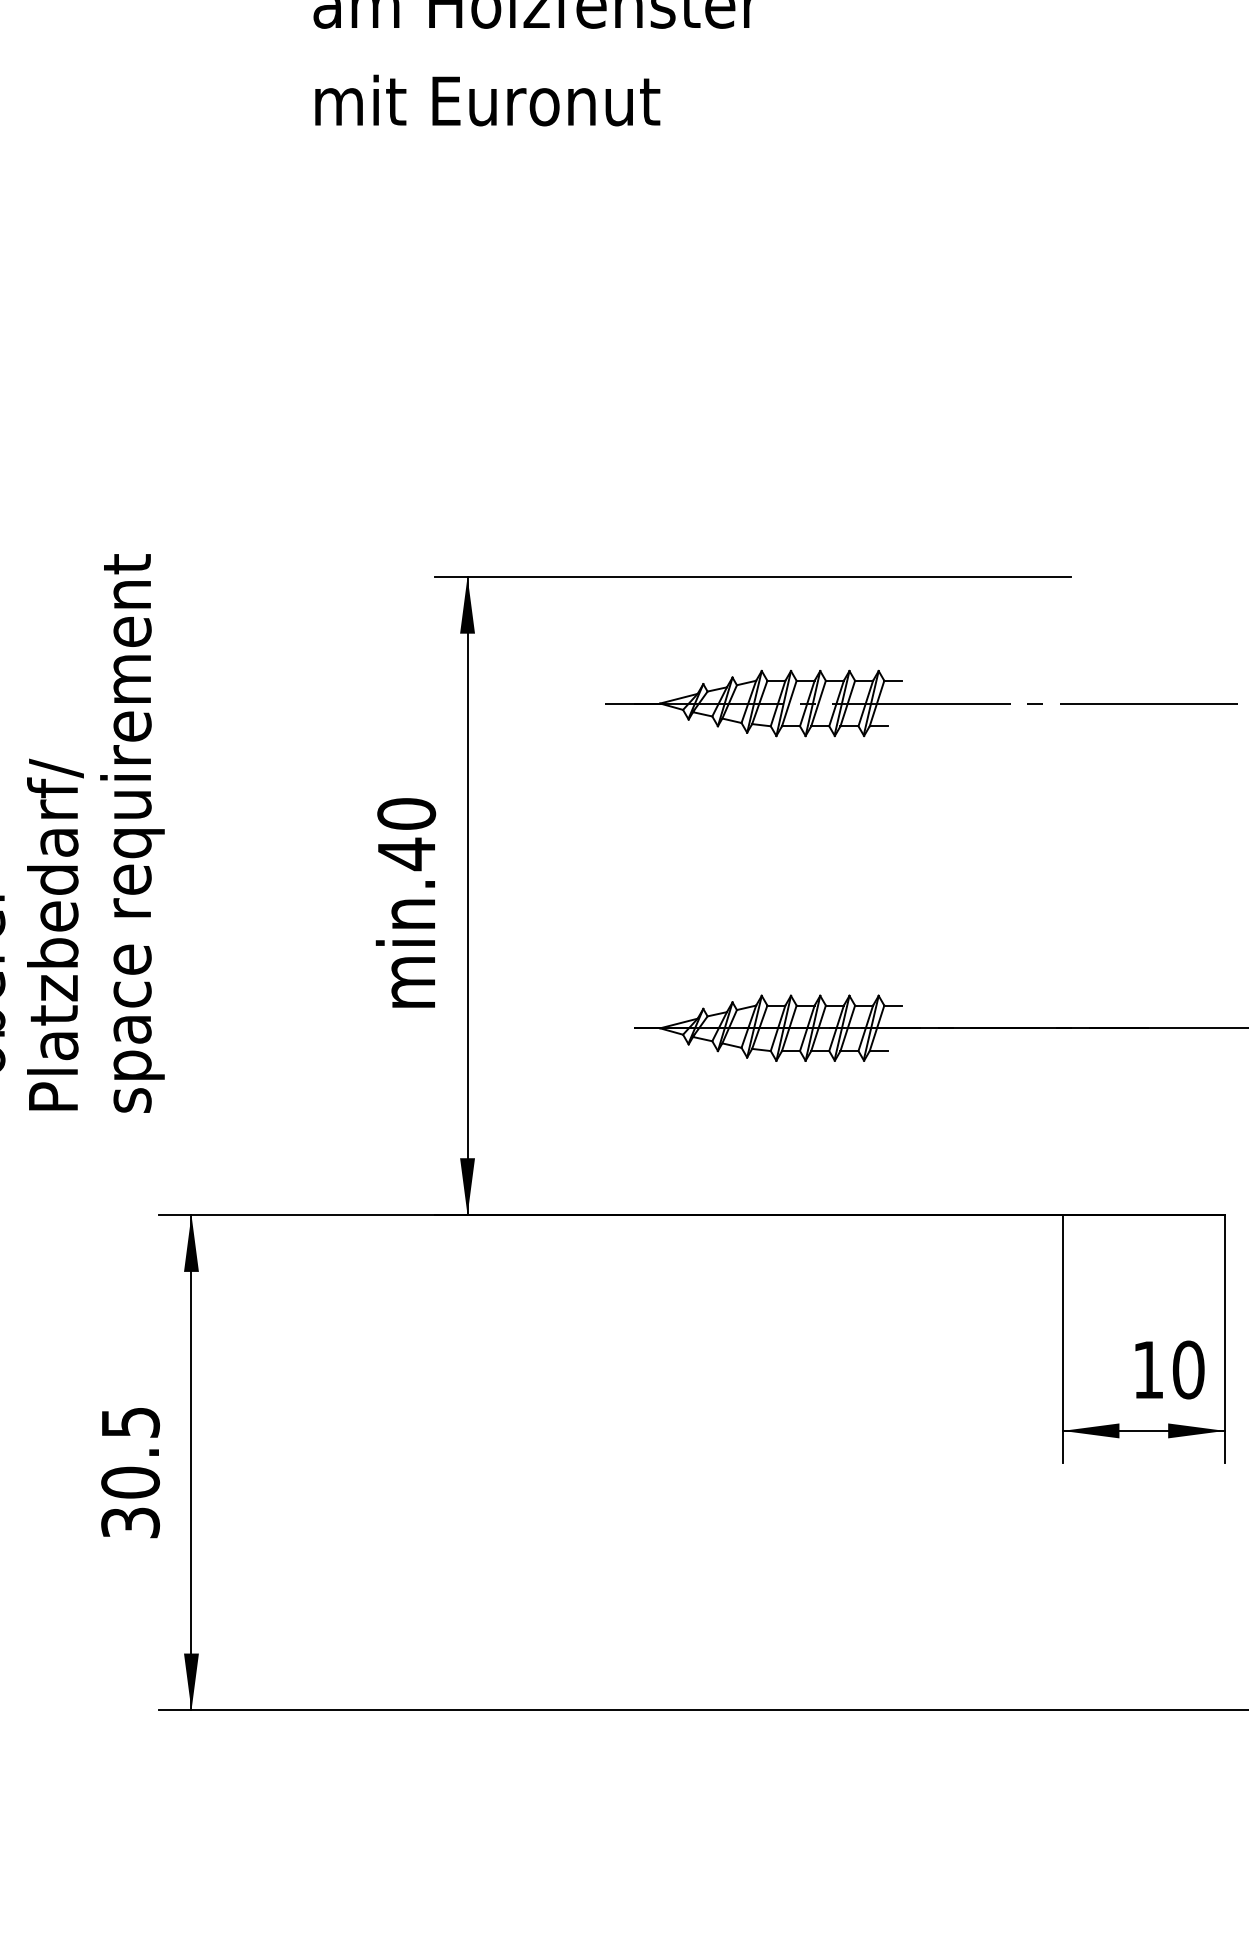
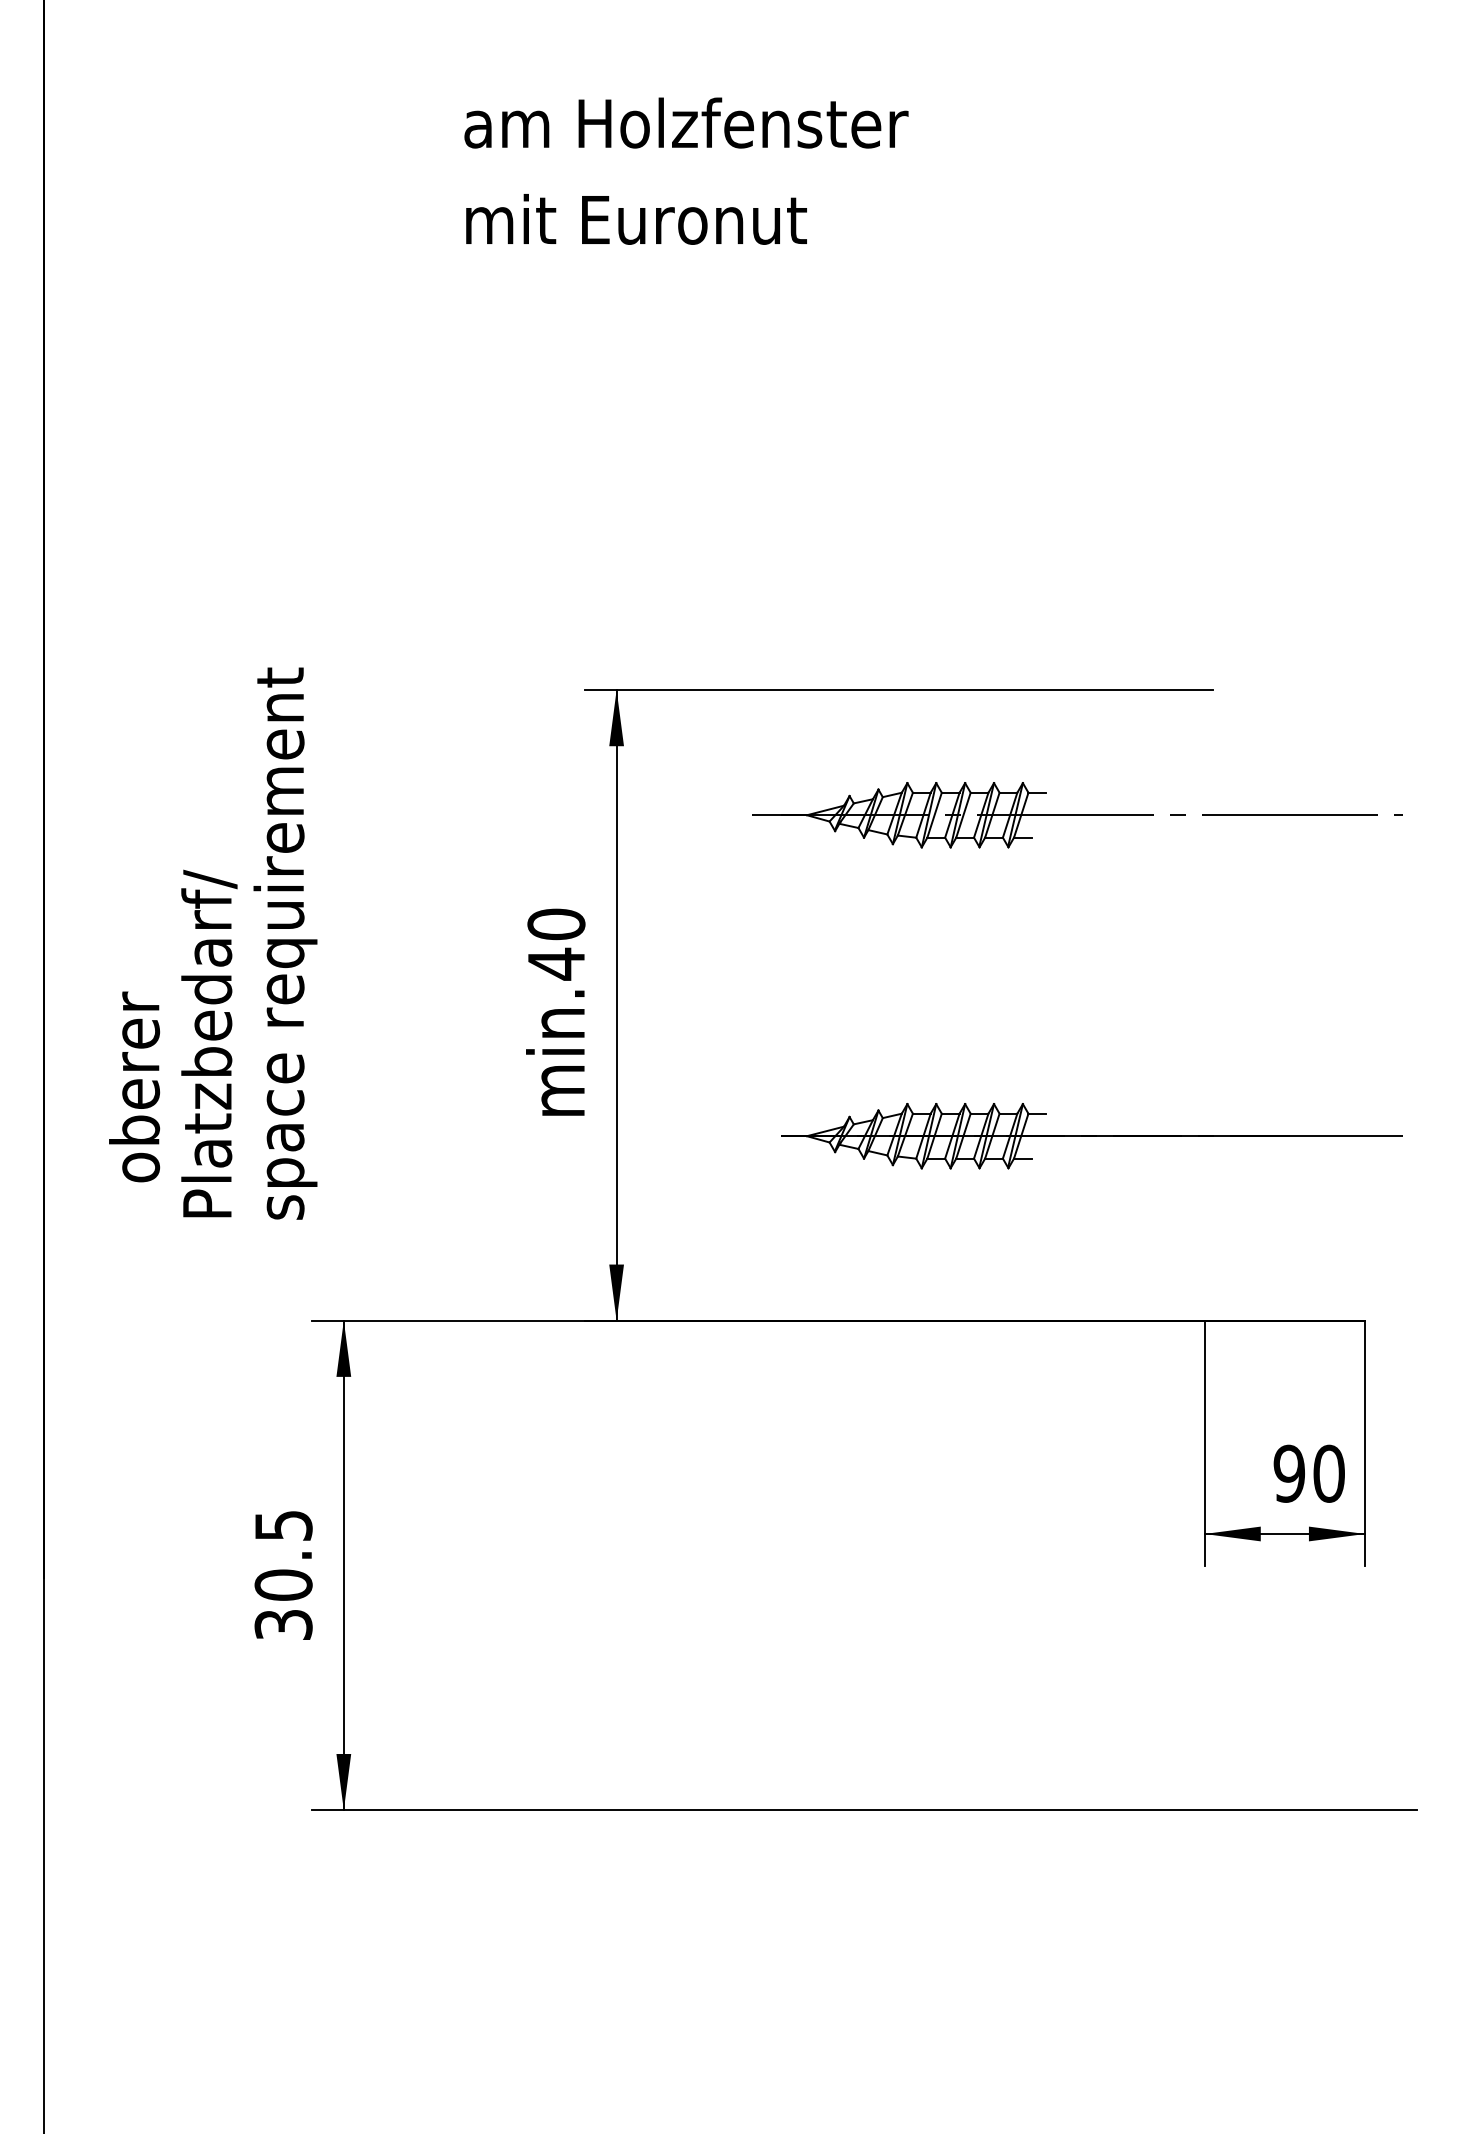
text: (1147, 1369) -> (1288, 1473), 10 -> 90

